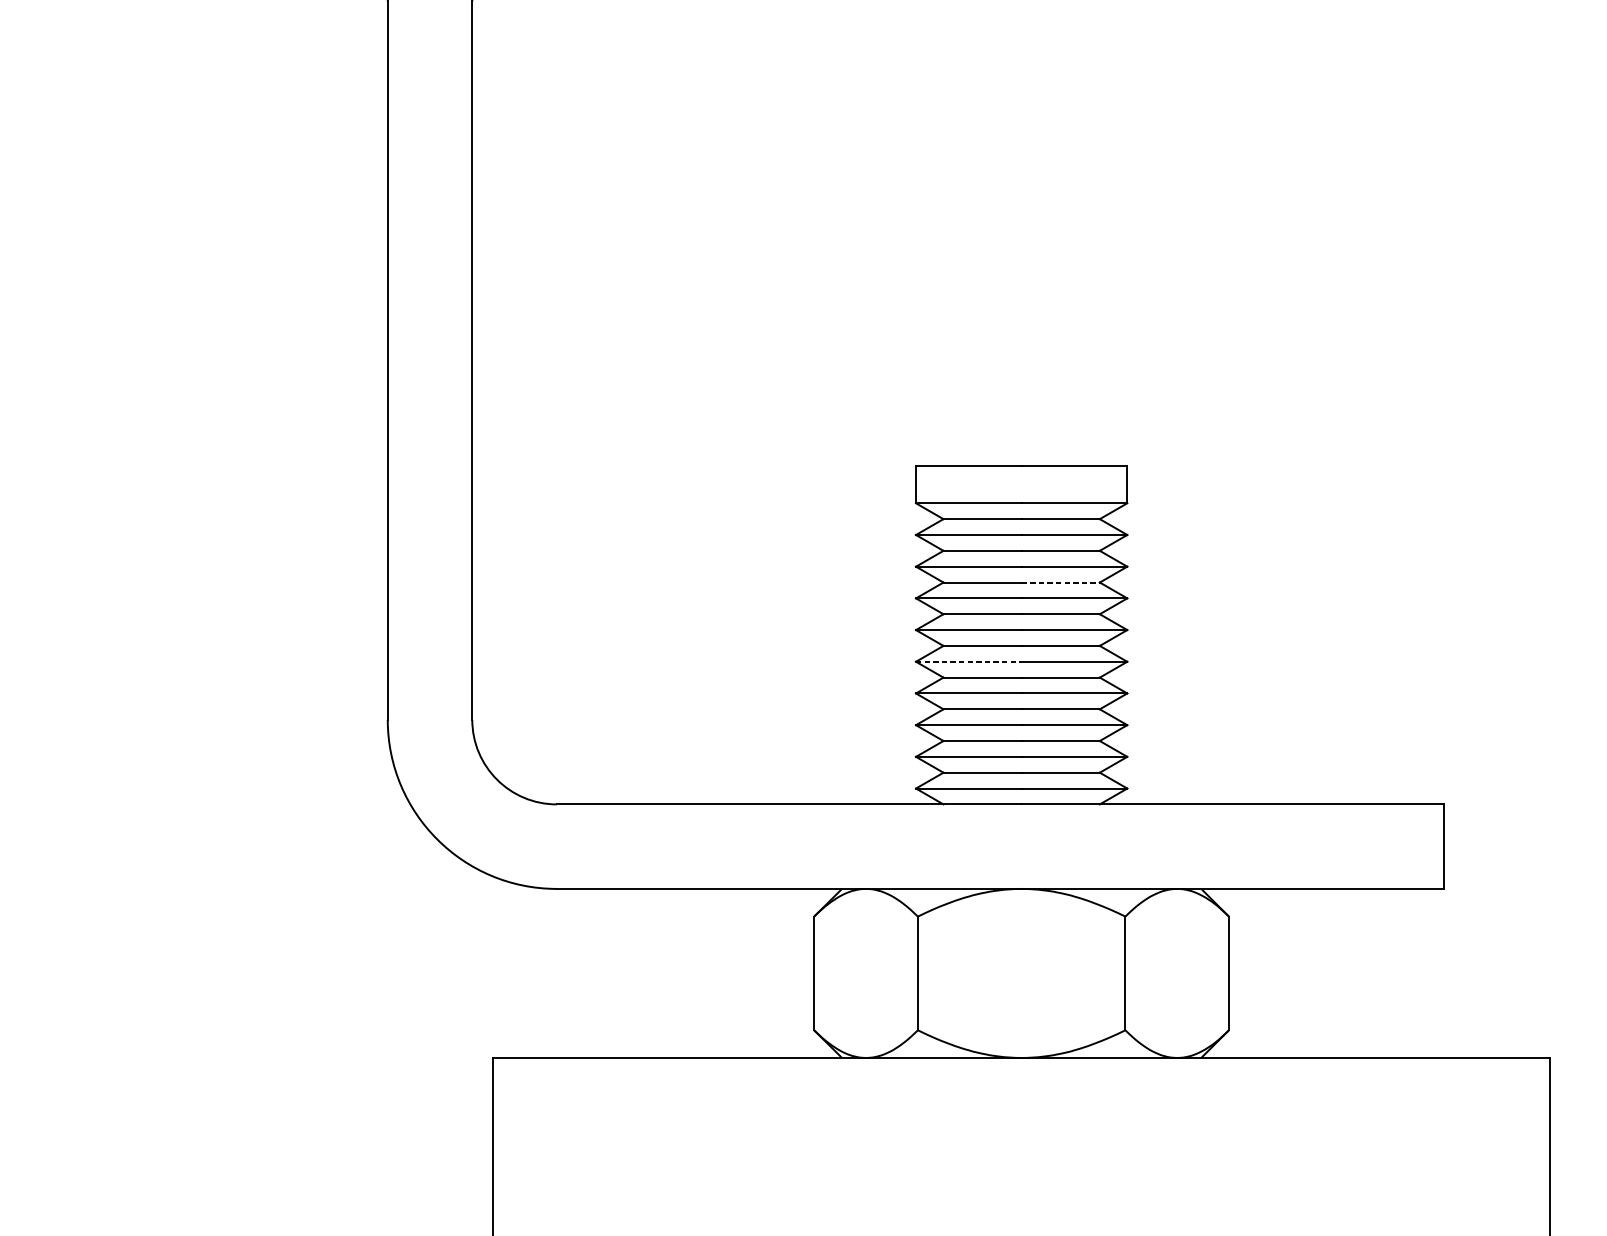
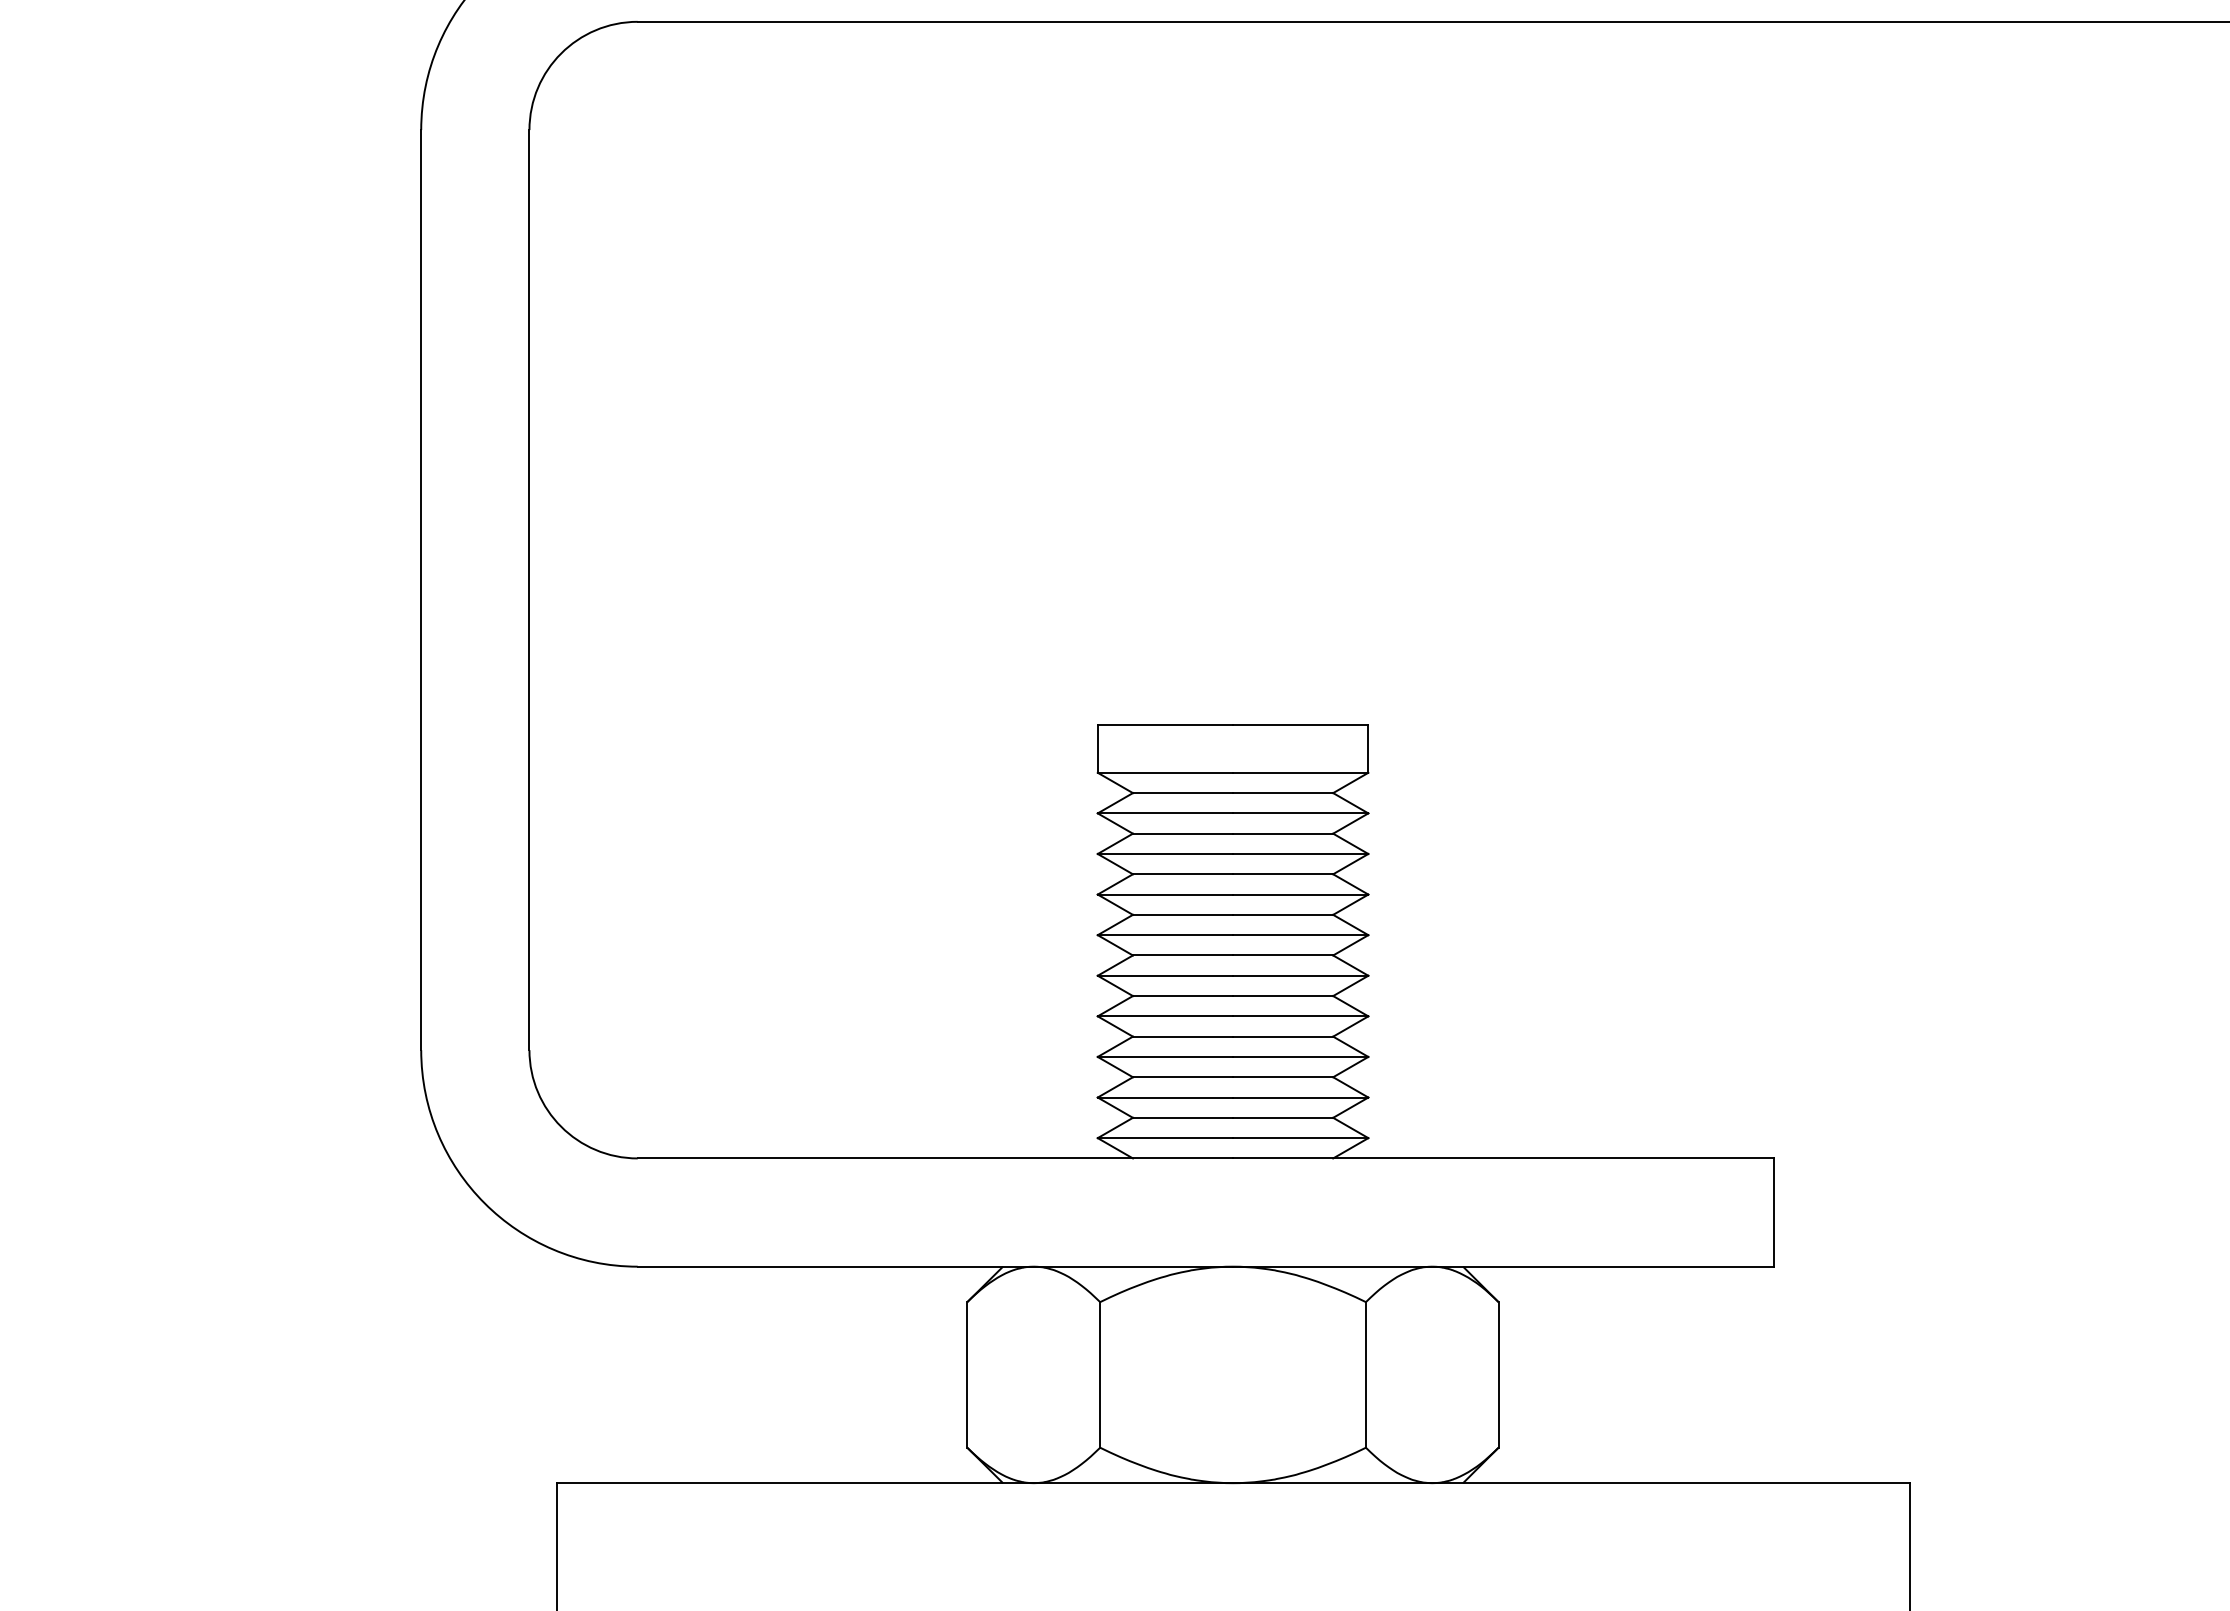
line: (1061, 582) -> (1283, 874), dashed -> solid
line: (968, 661) -> (1165, 975), dashed -> solid

